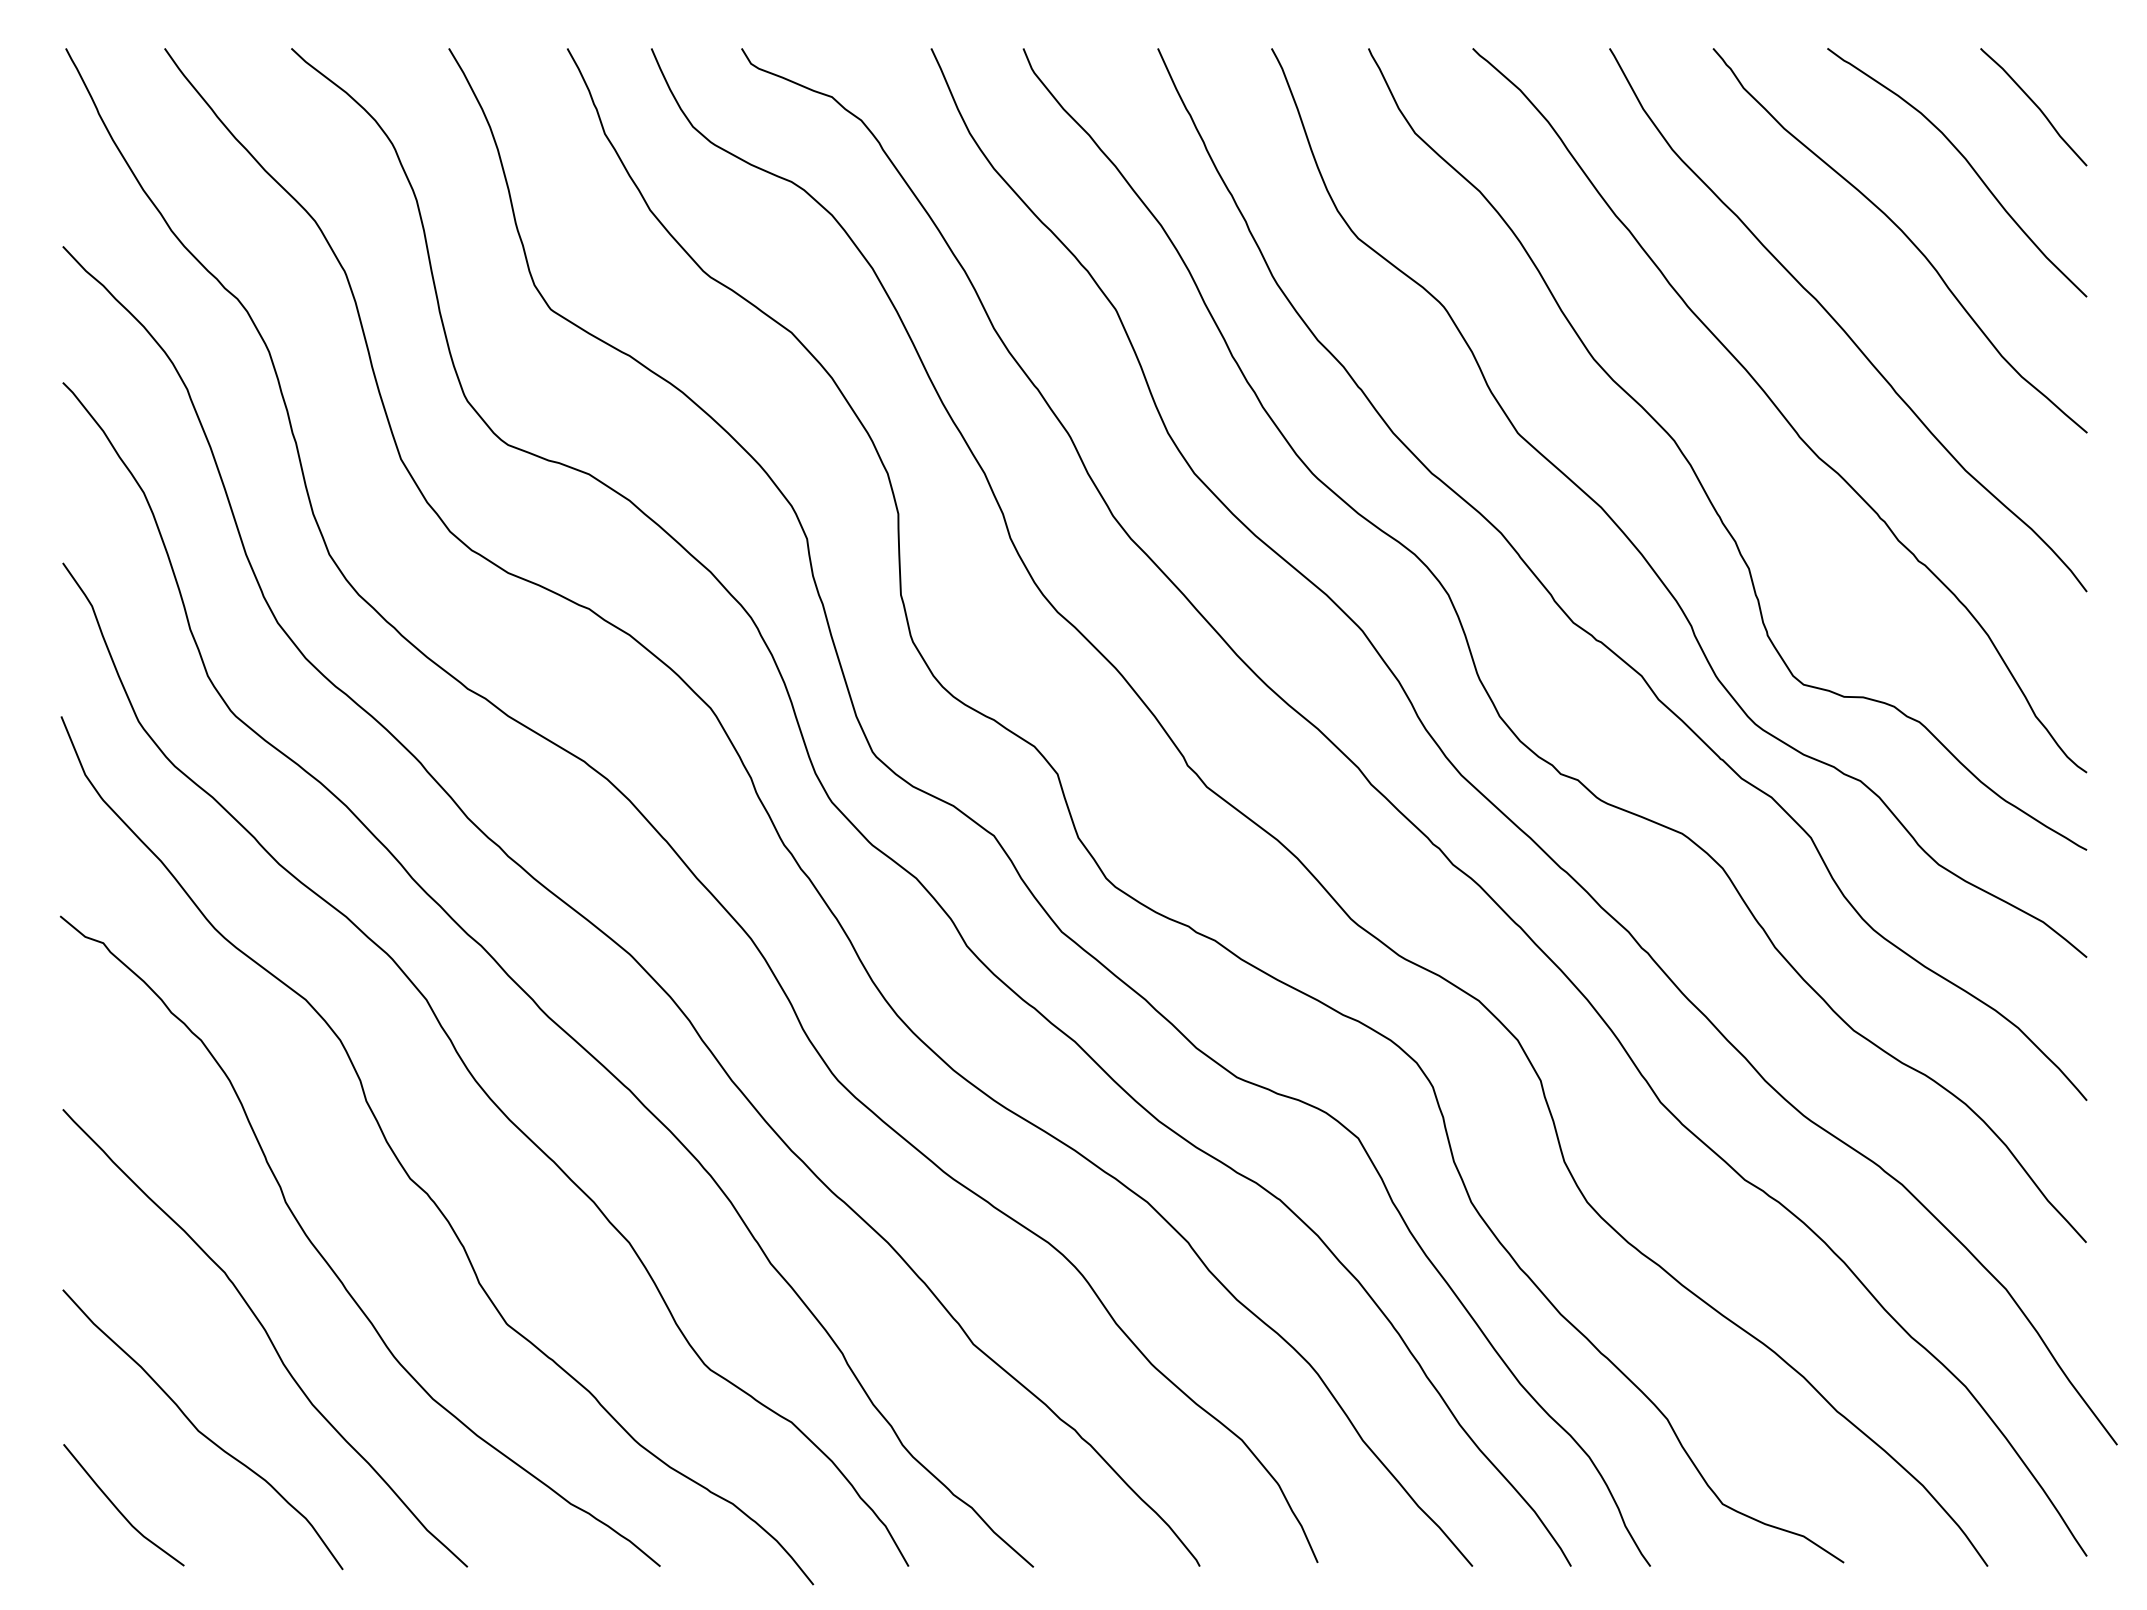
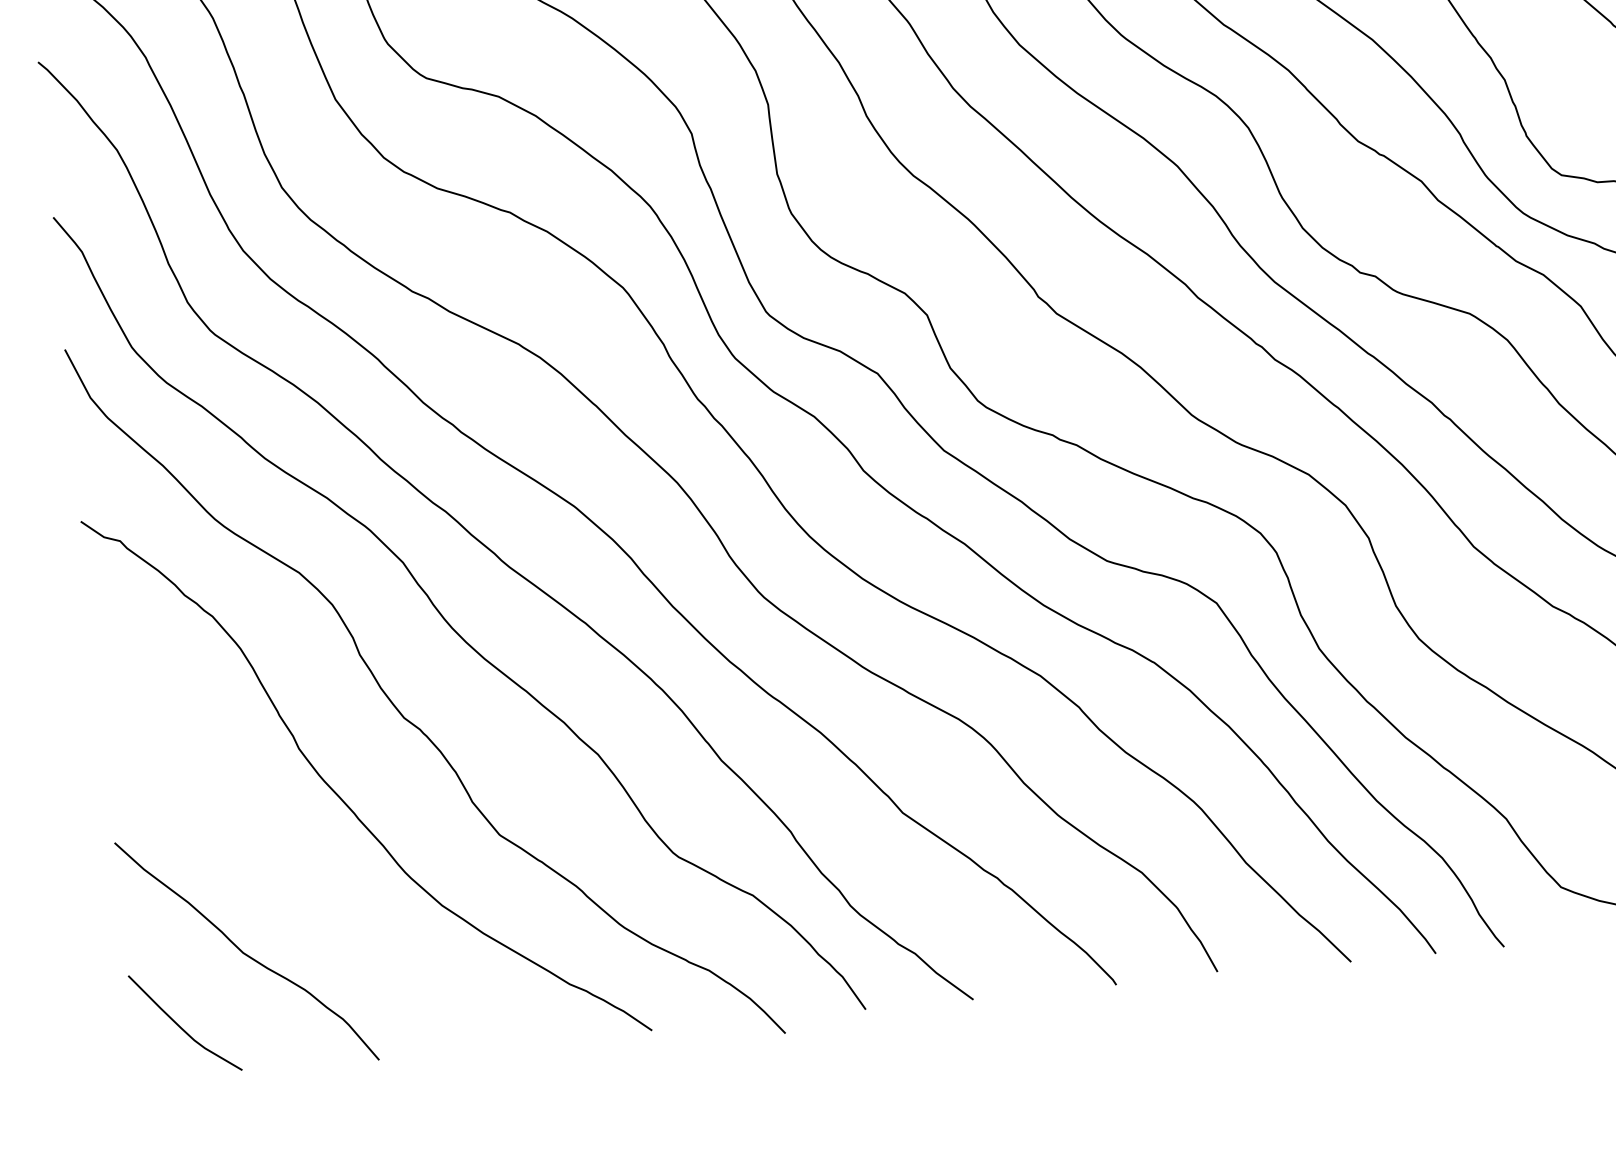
curve: (267, 1336) -> (294, 865), removed

